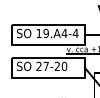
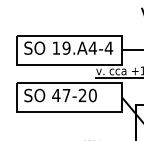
text: (38, 65) -> (55, 94), 27-20 -> 47-20

